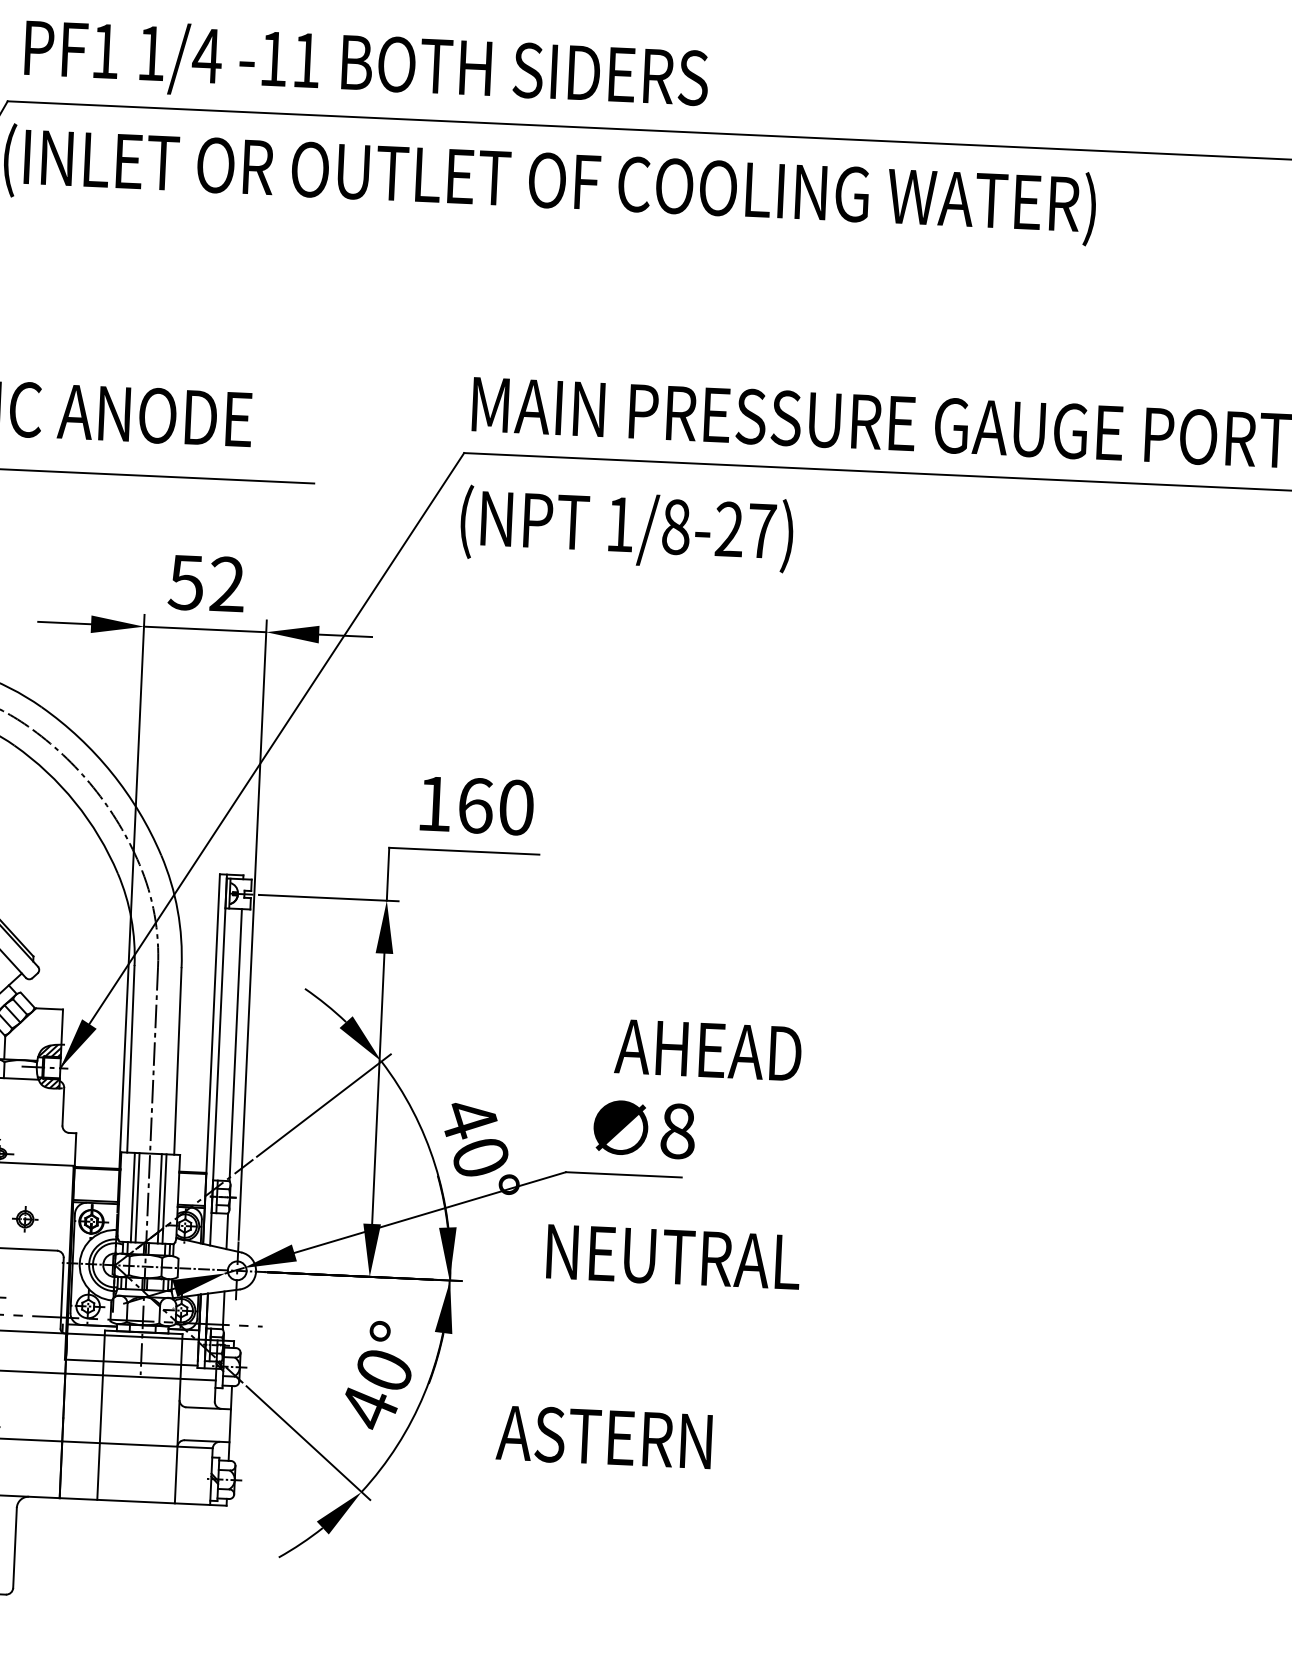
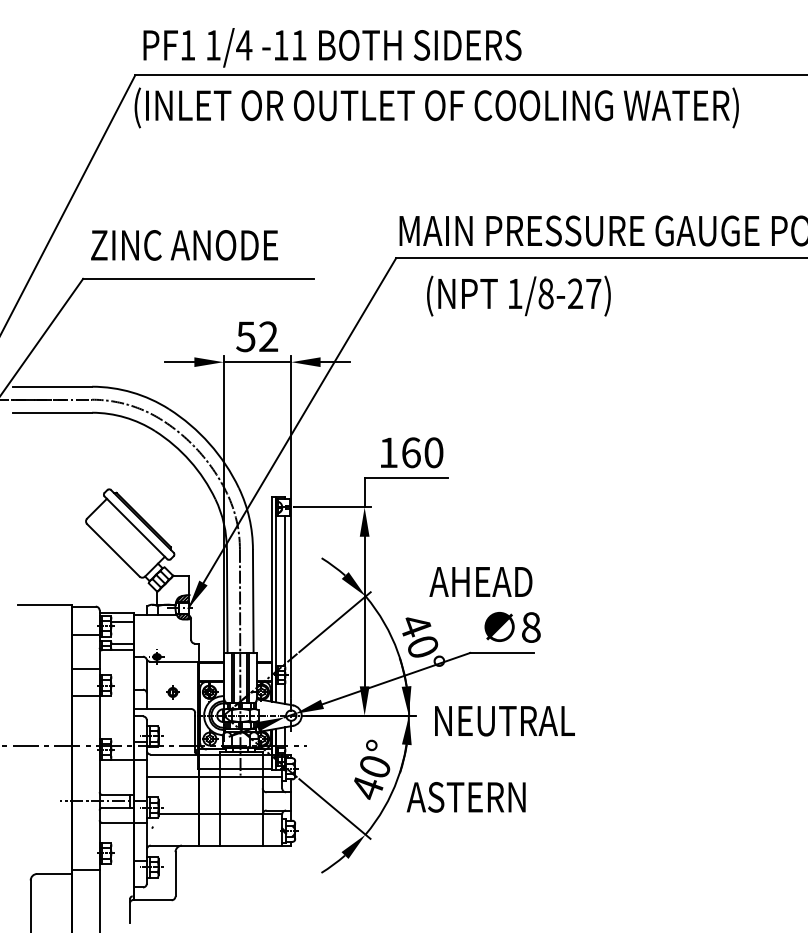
text: (626, 527) -> (518, 295), moved
text: (707, 1049) -> (480, 581), moved
text: (672, 1257) -> (504, 721), moved
text: (602, 1437) -> (465, 797), moved

